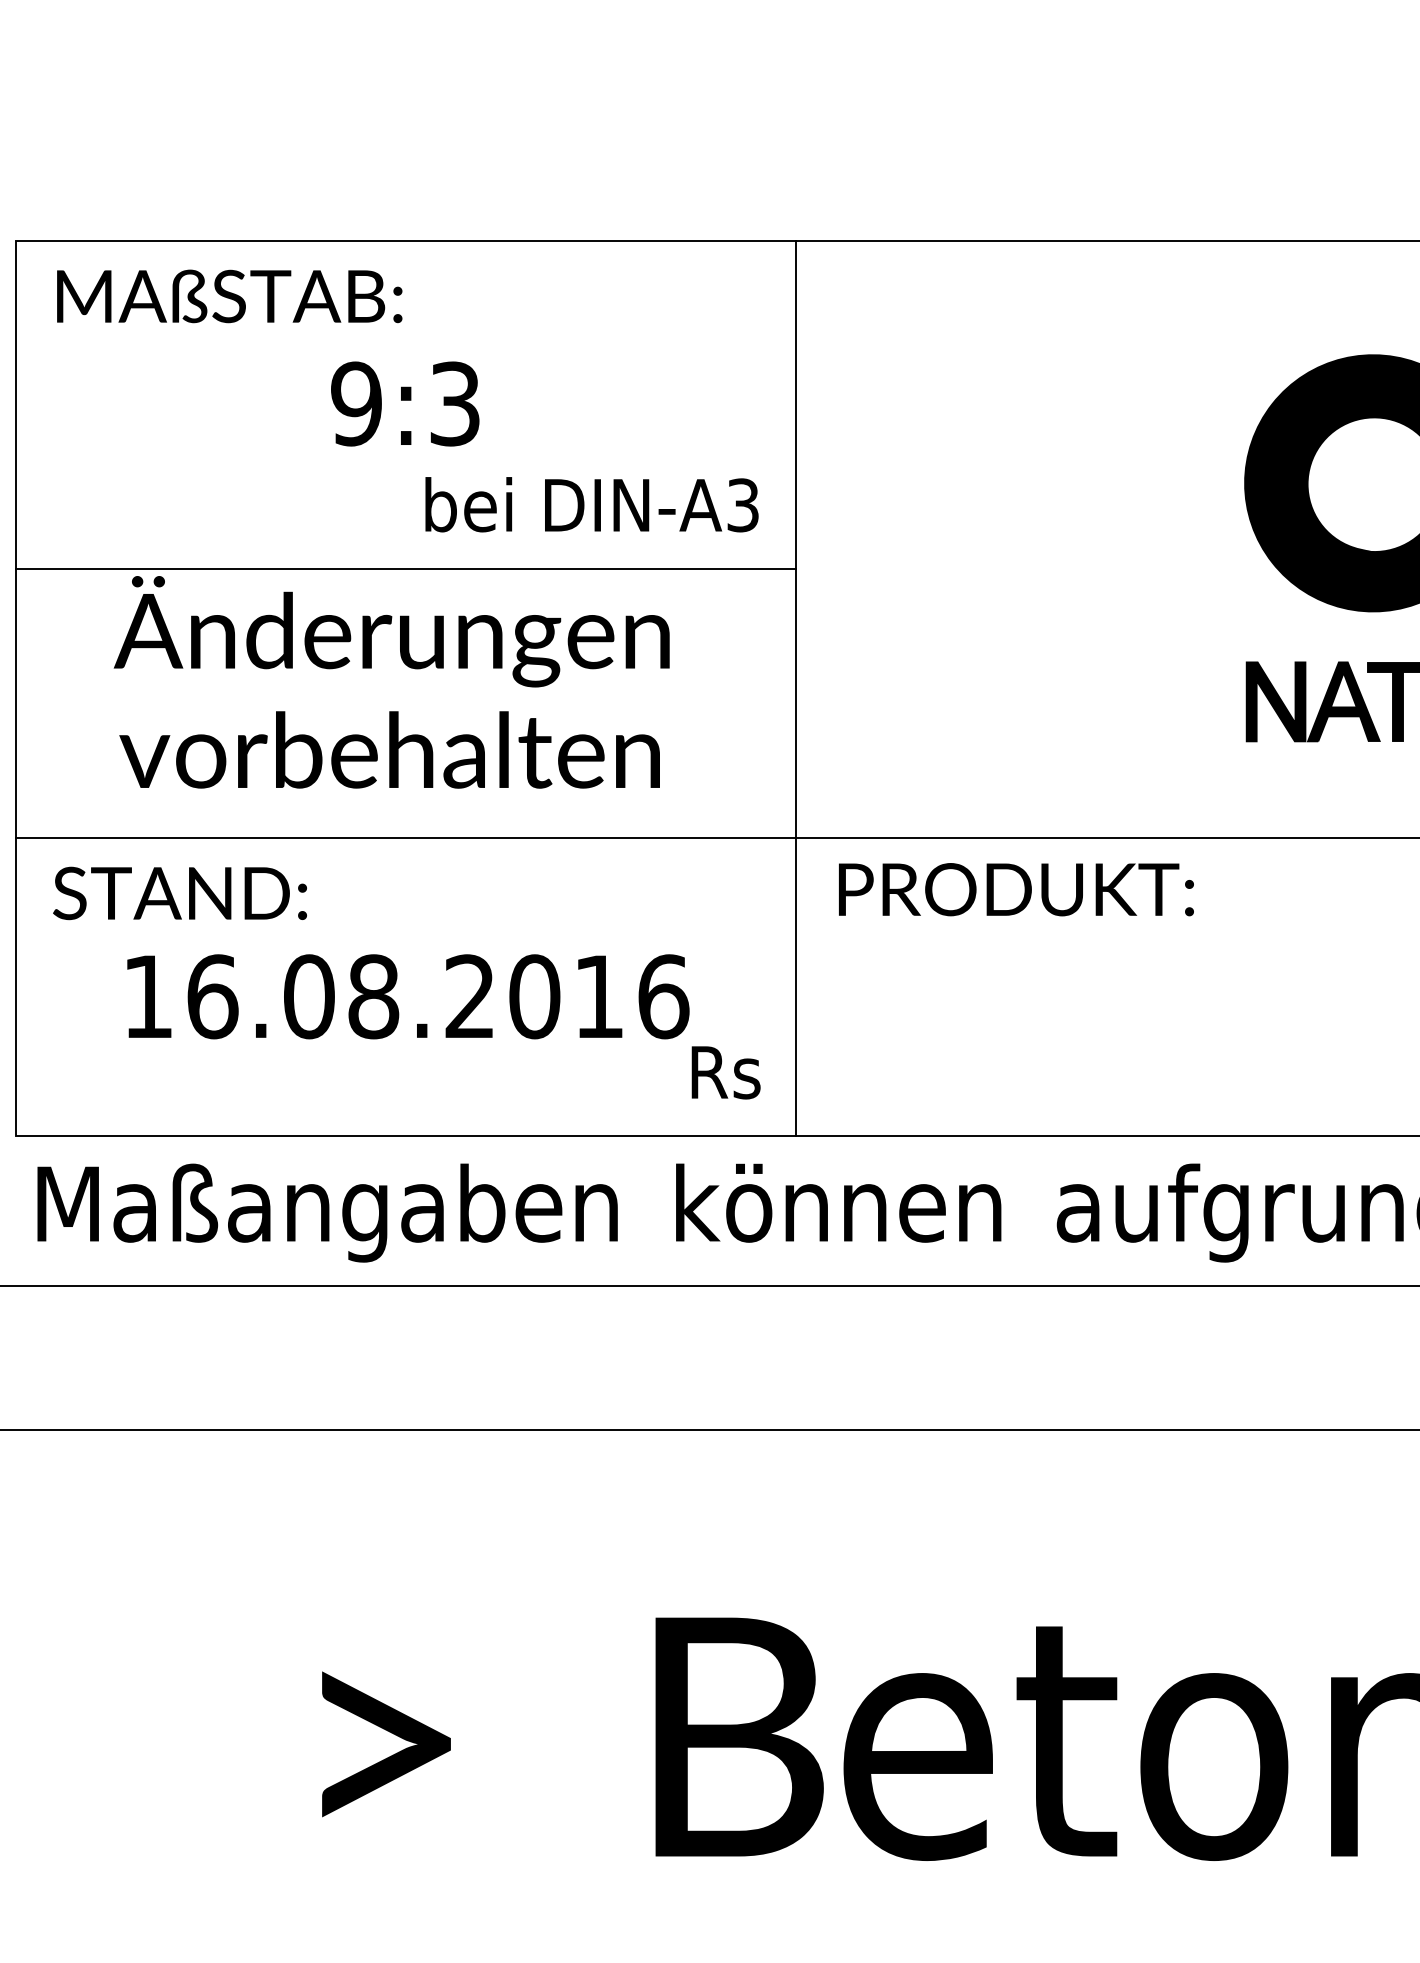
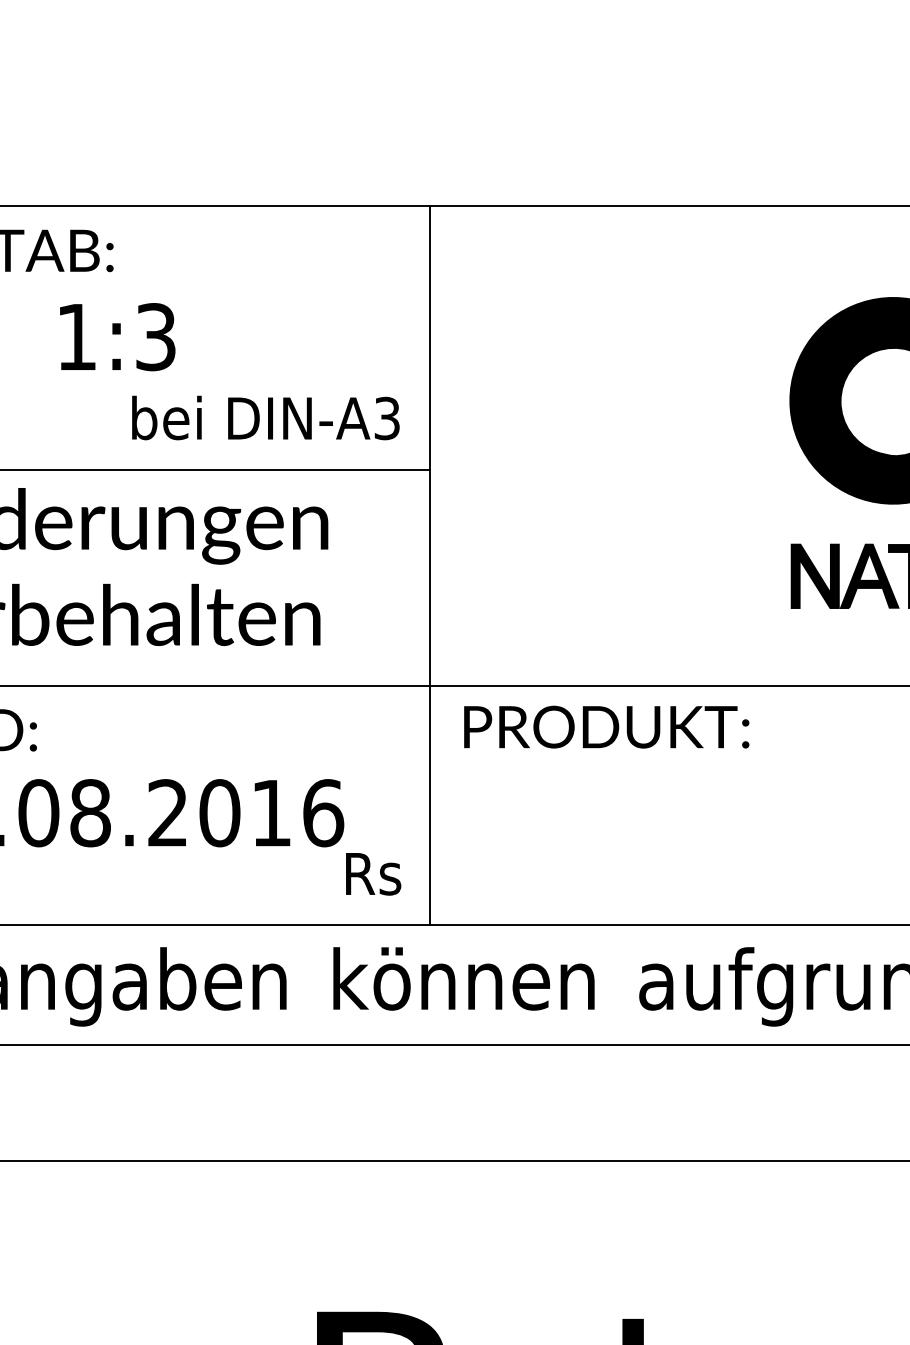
text: (356, 403) -> (76, 336), 9:3 -> 1:3

